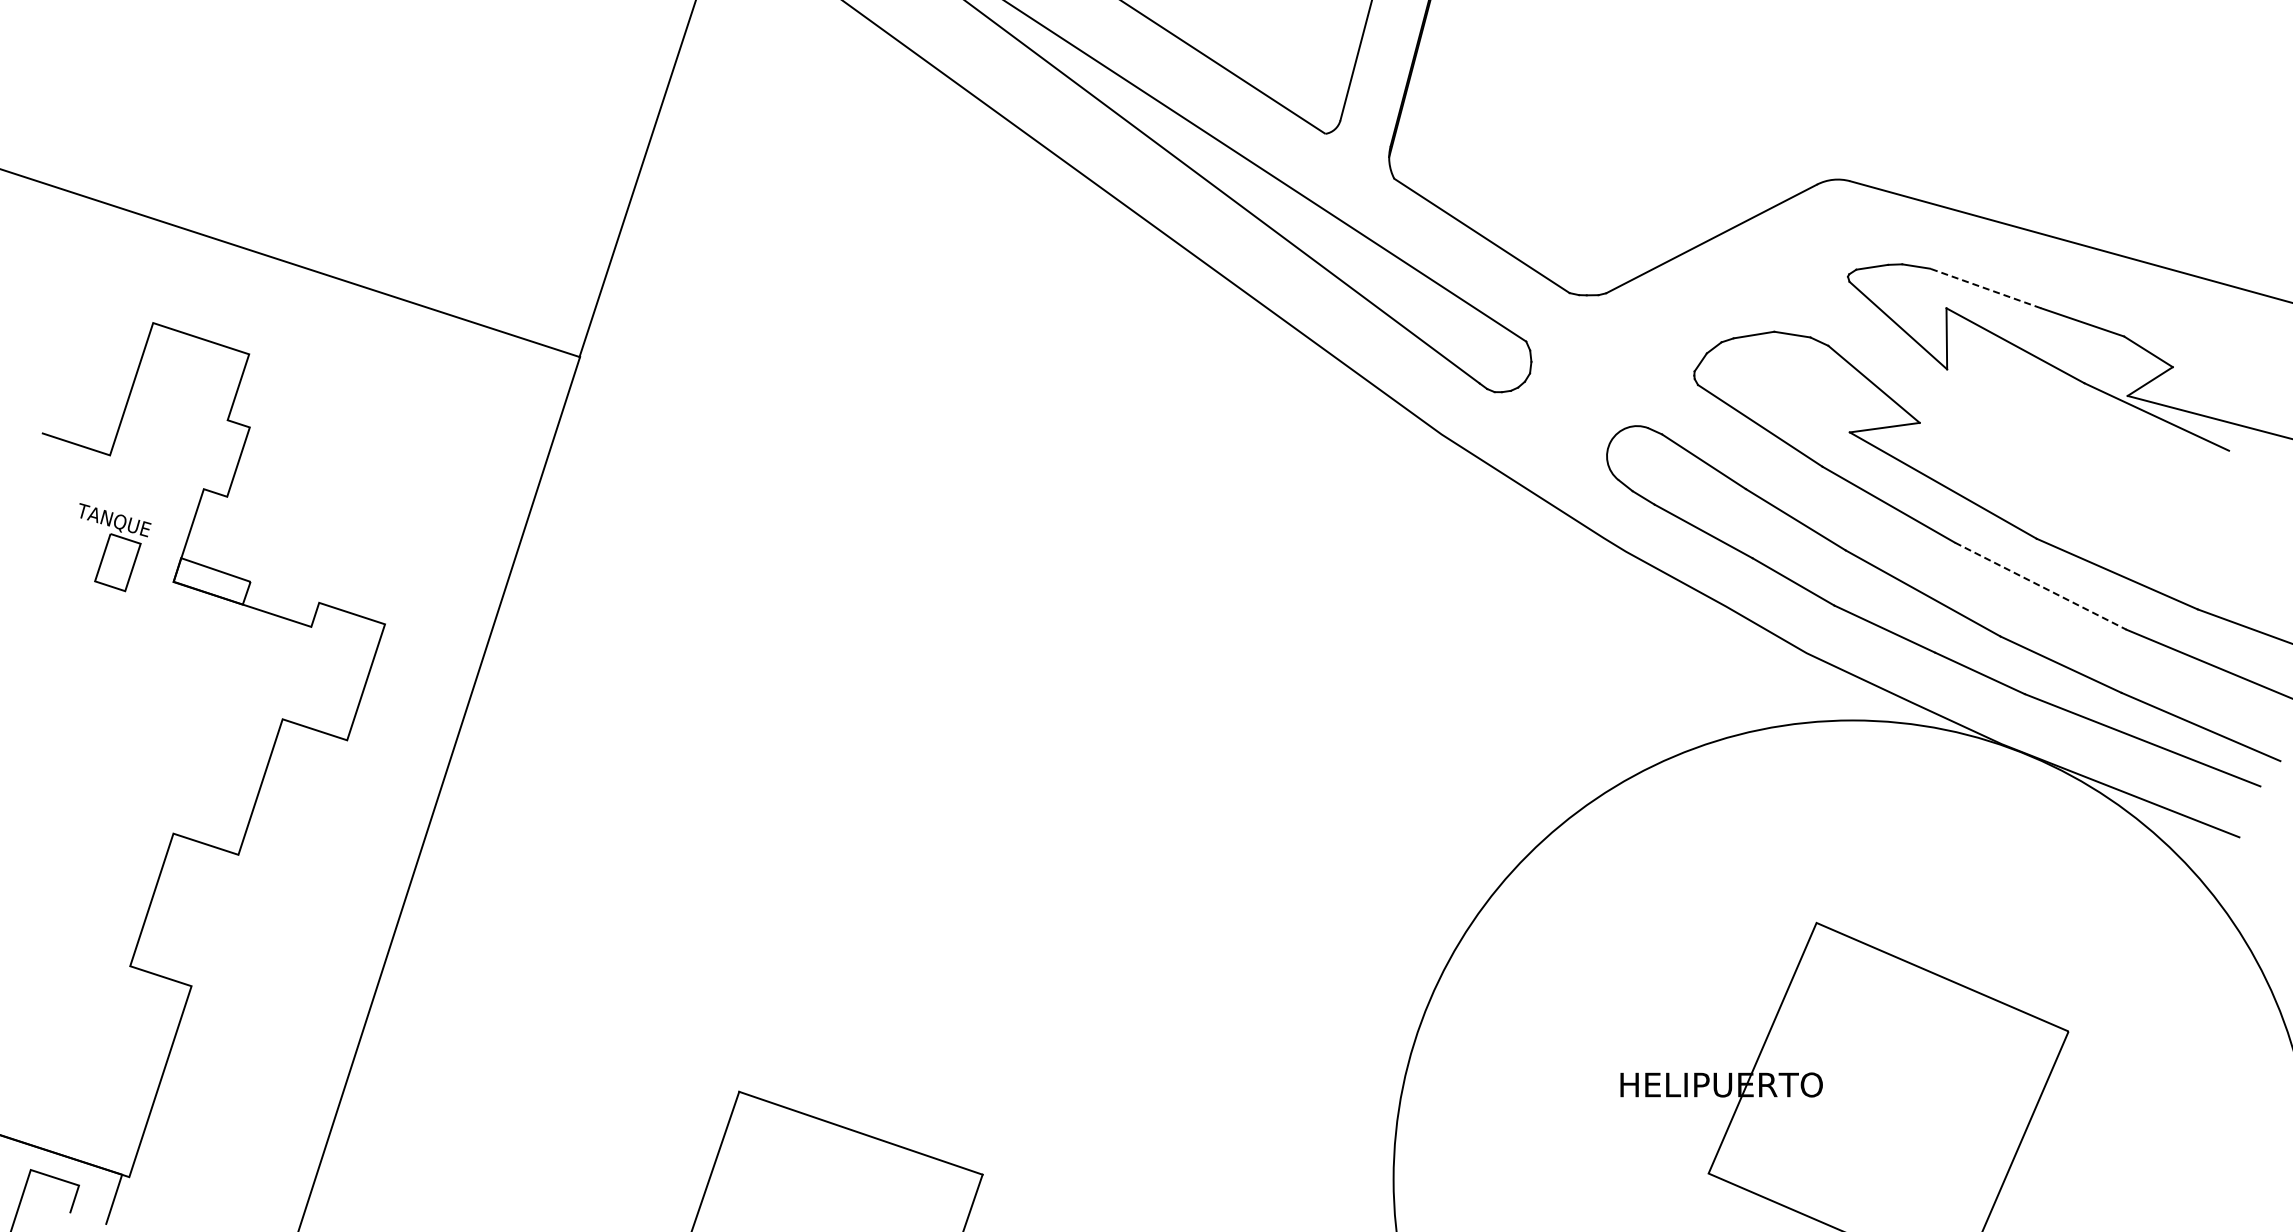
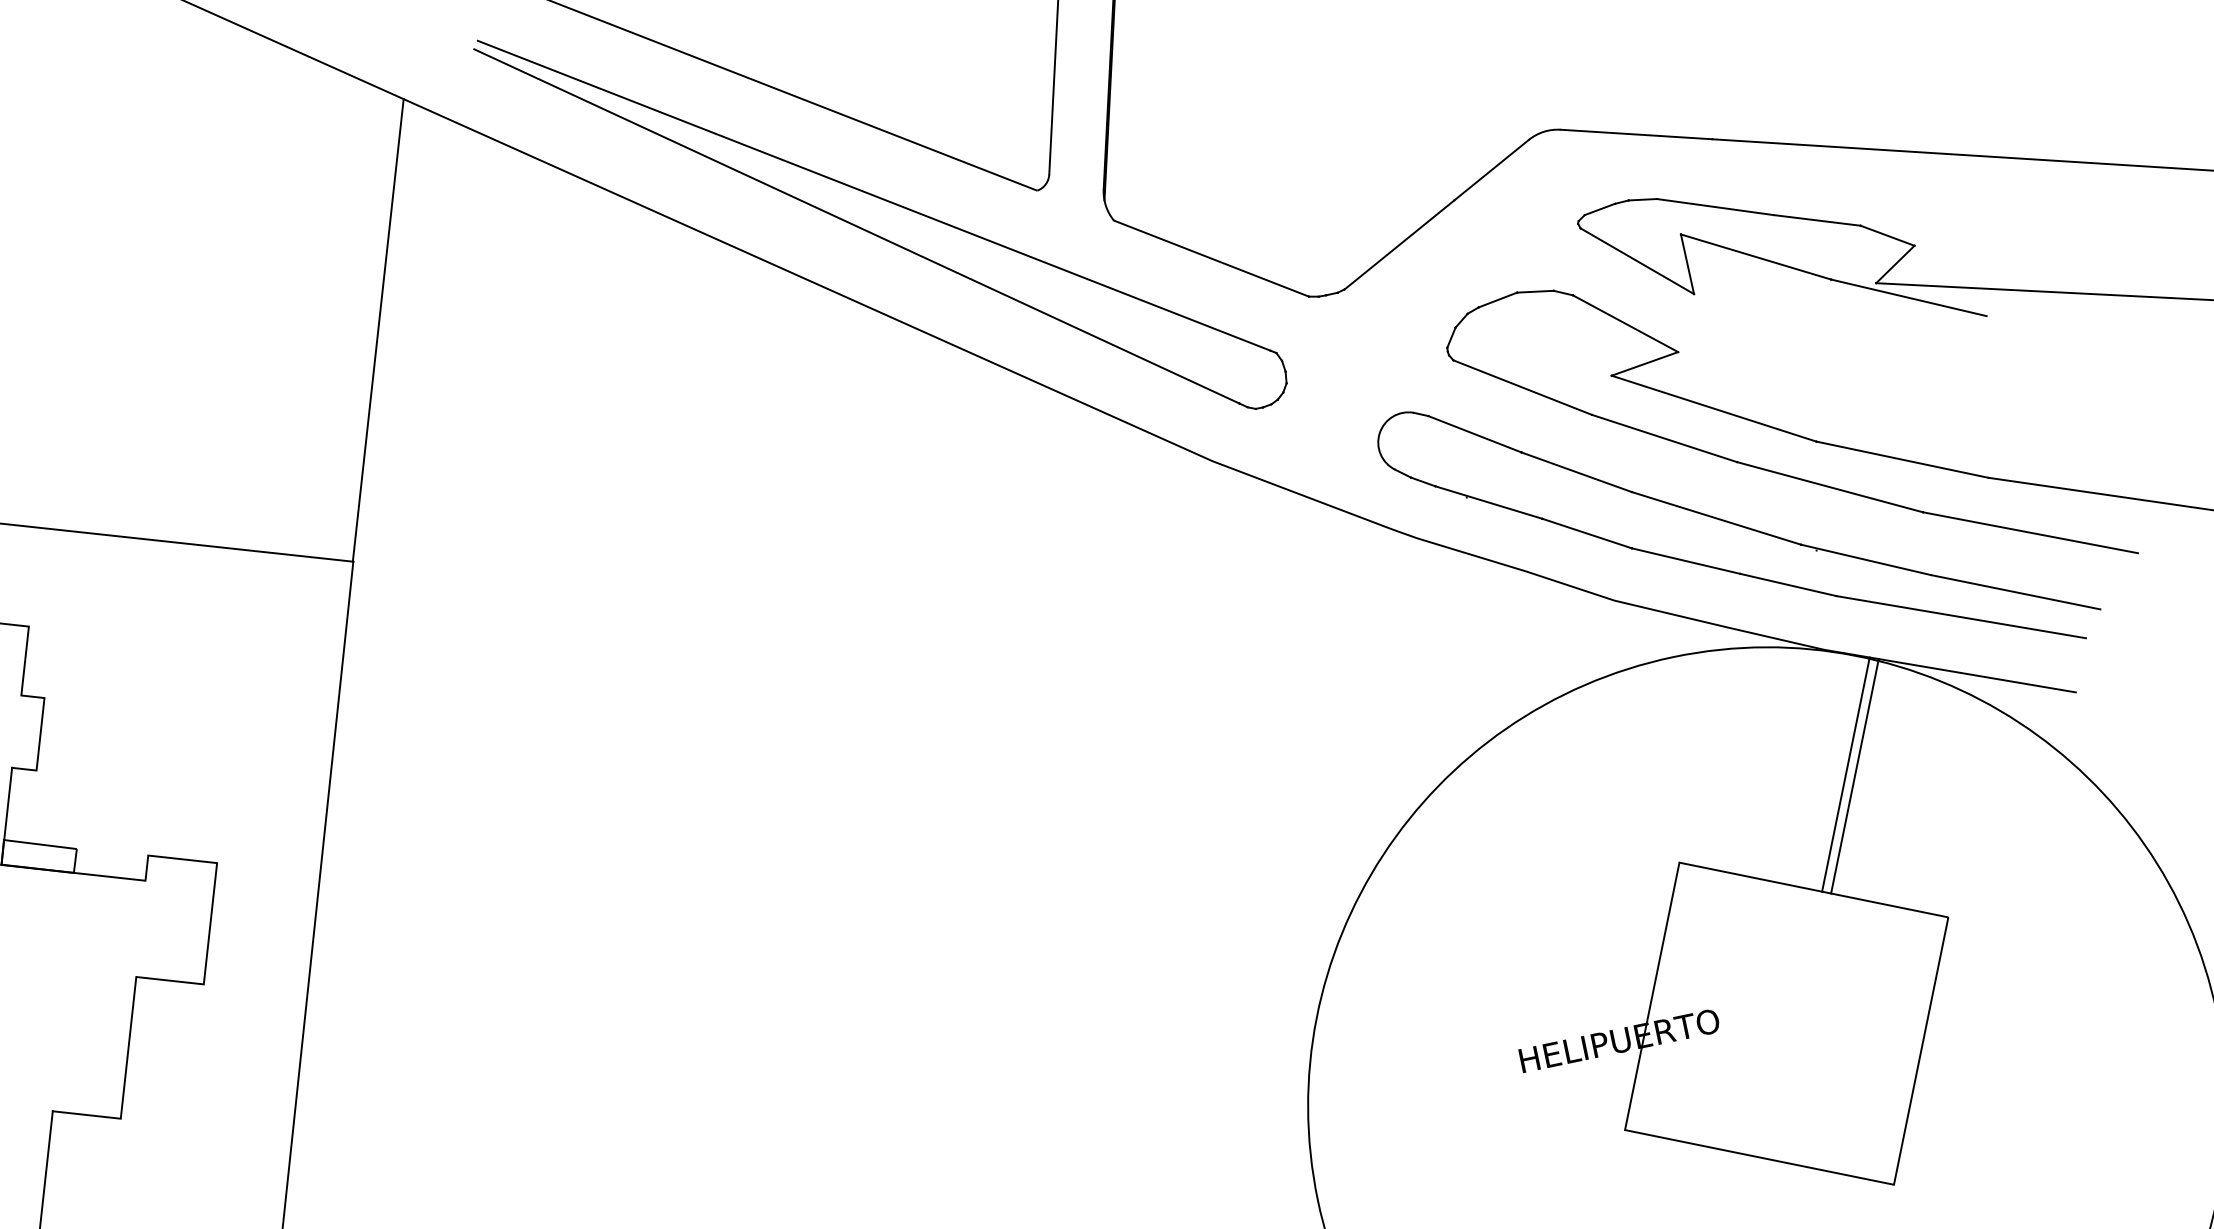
line: (1985, 288) -> (1715, 207), dashed -> solid
line: (2041, 586) -> (1830, 487), dashed -> solid
line: (1997, 870) -> (1845, 774), added
line: (2005, 874) -> (1854, 776), added

